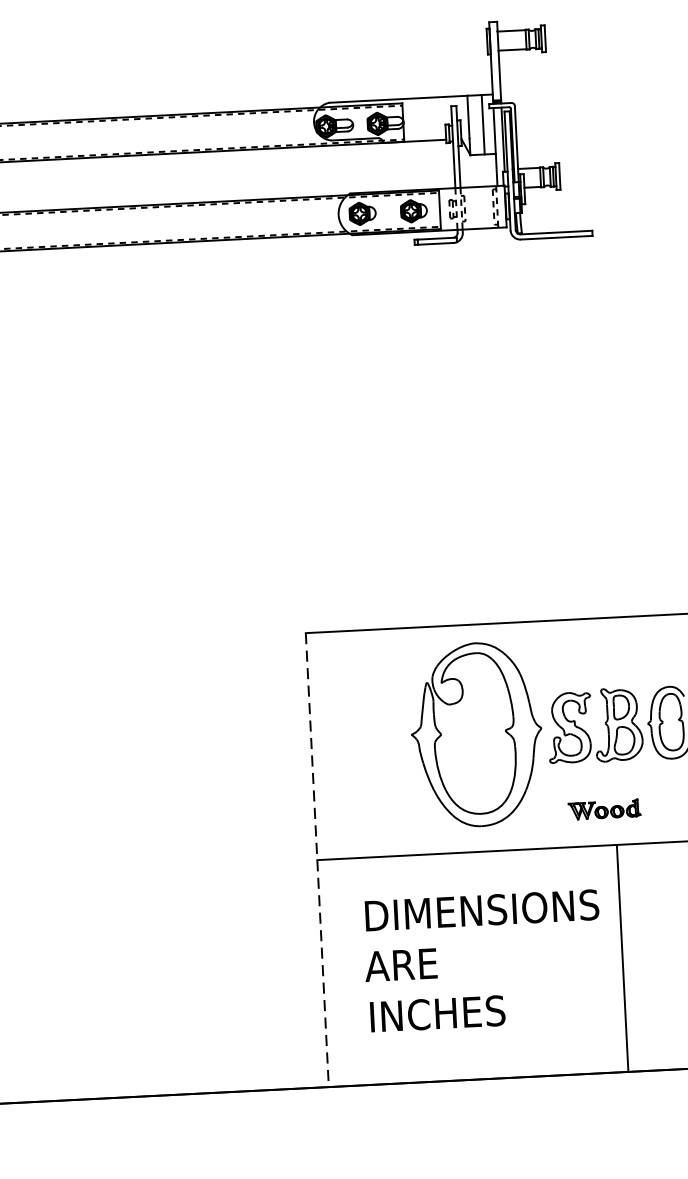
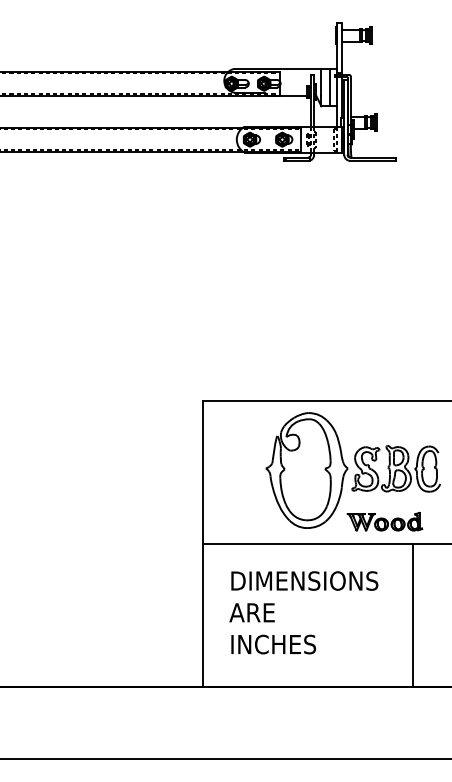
part: (603, 809) -> (384, 521), size x1.67
line: (316, 860) -> (202, 544), dashed -> solid
line: (622, 958) -> (412, 615), moved

